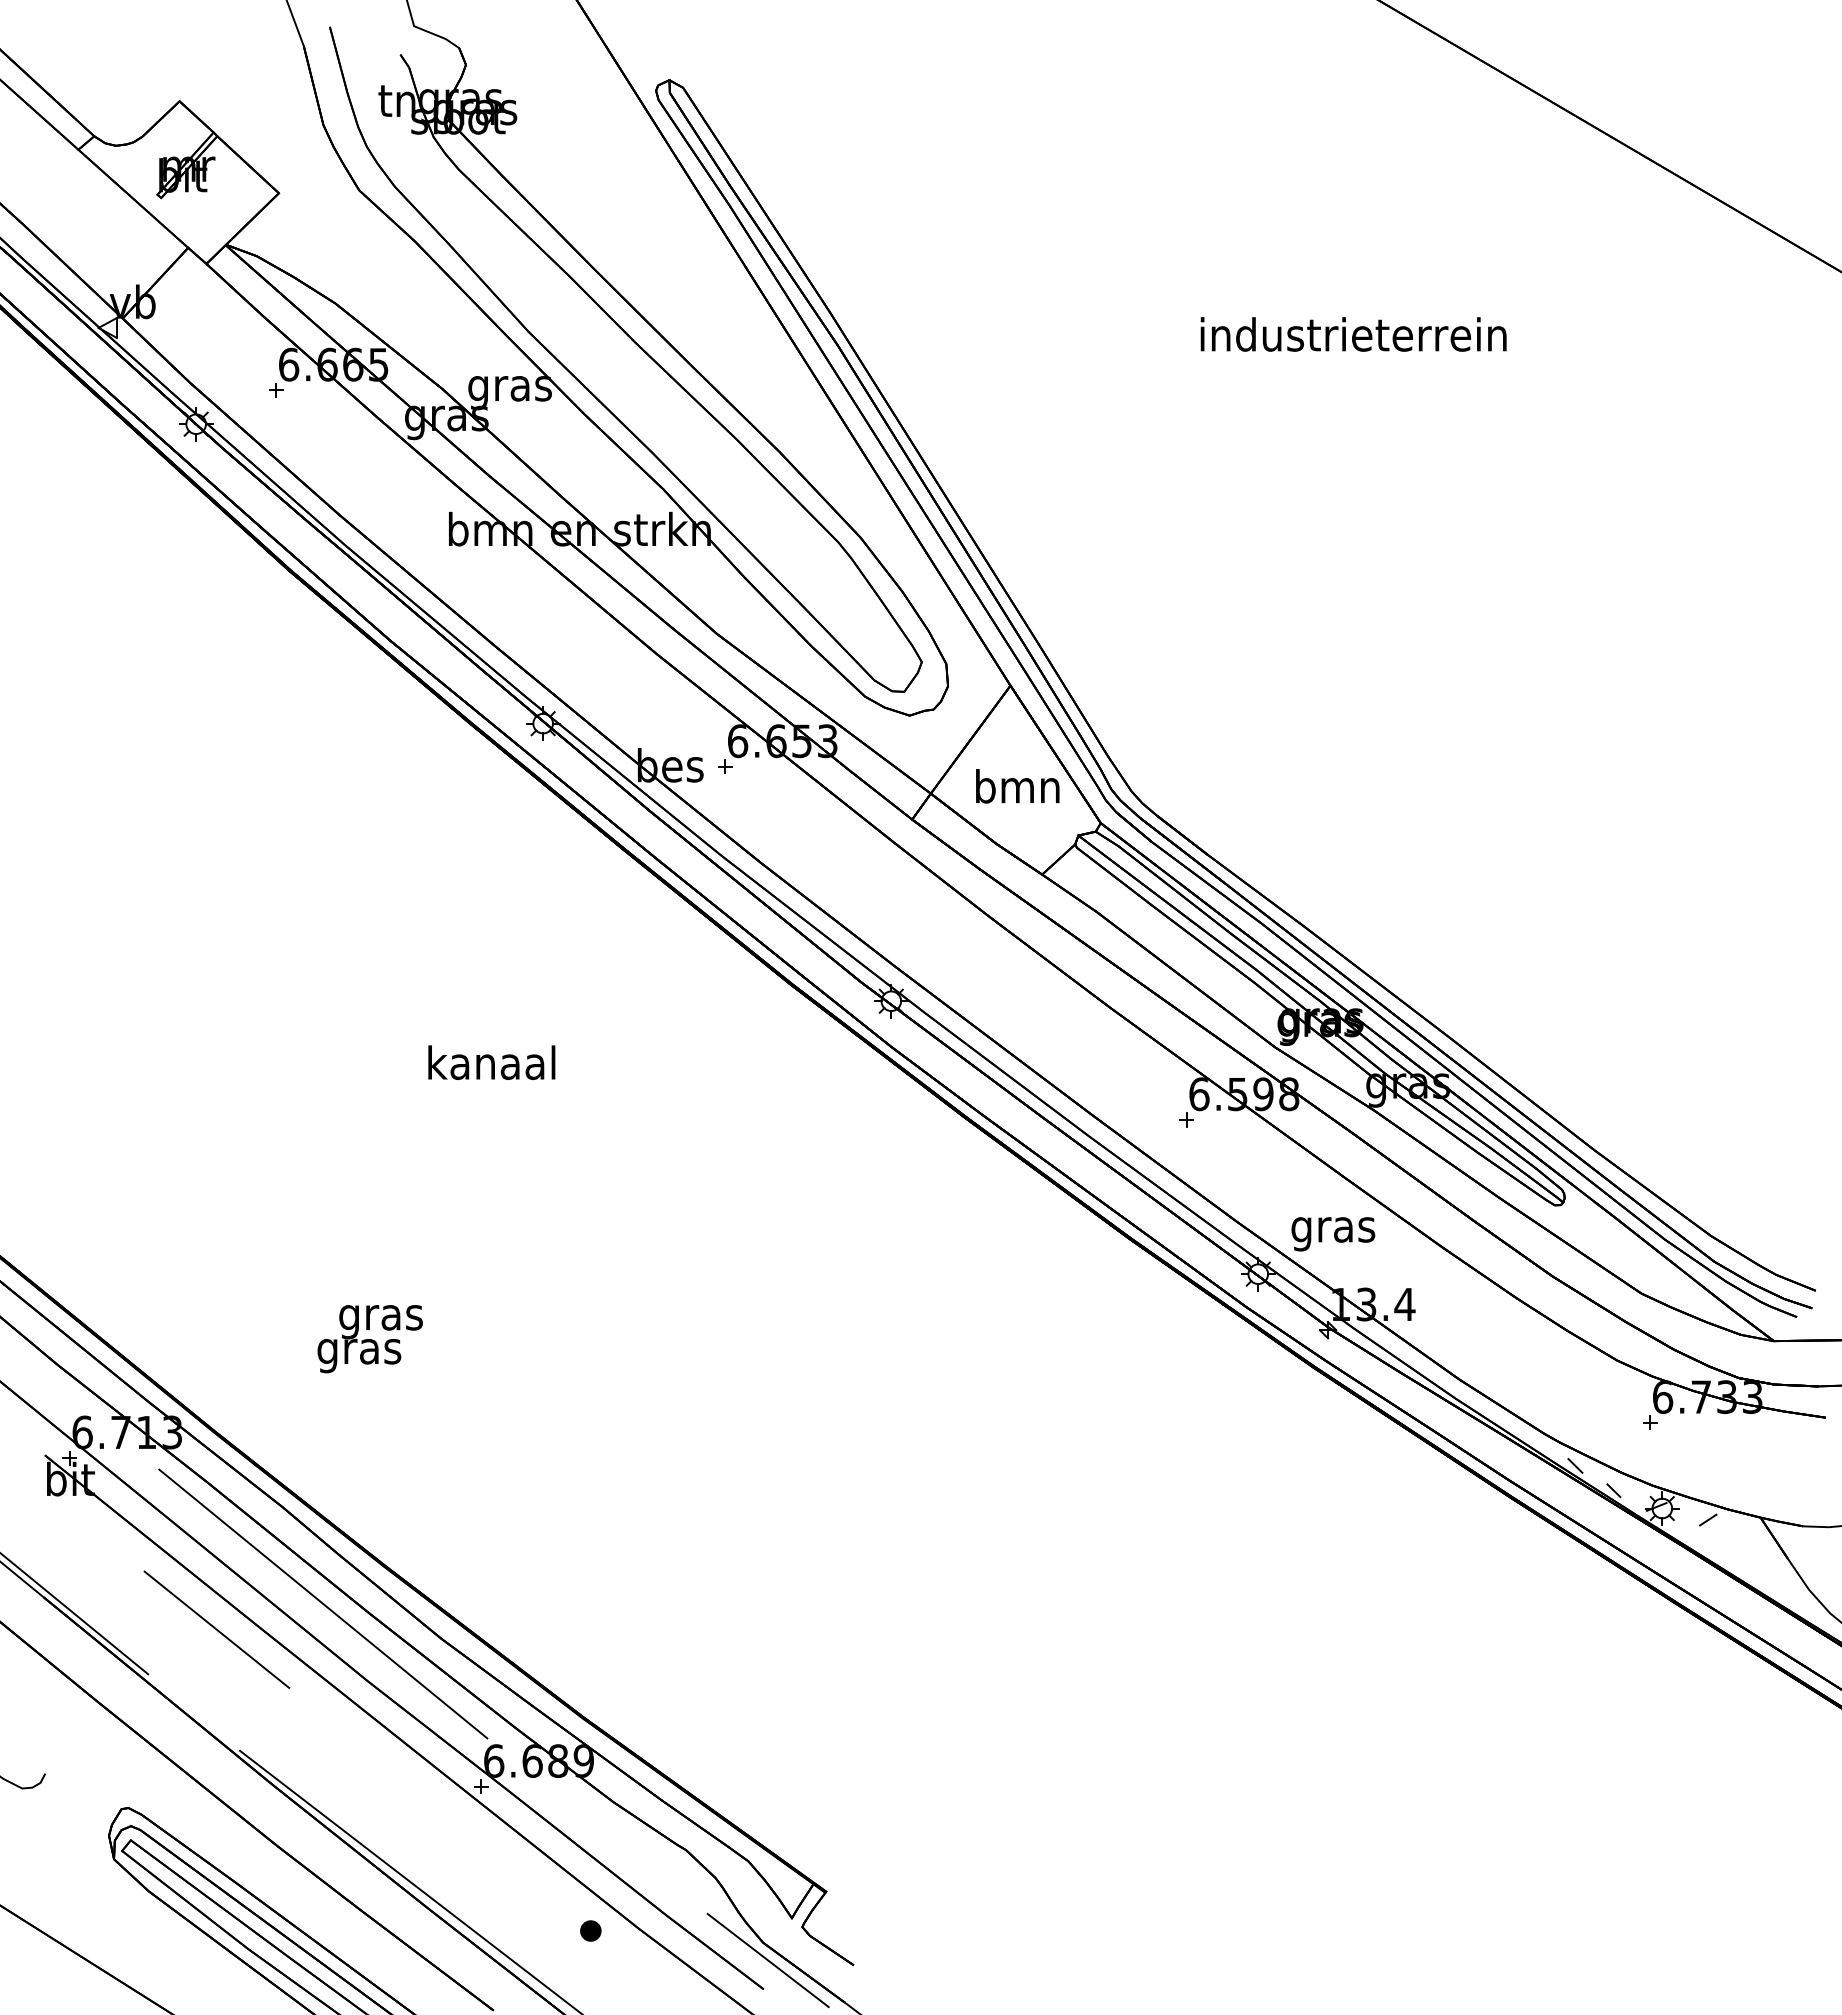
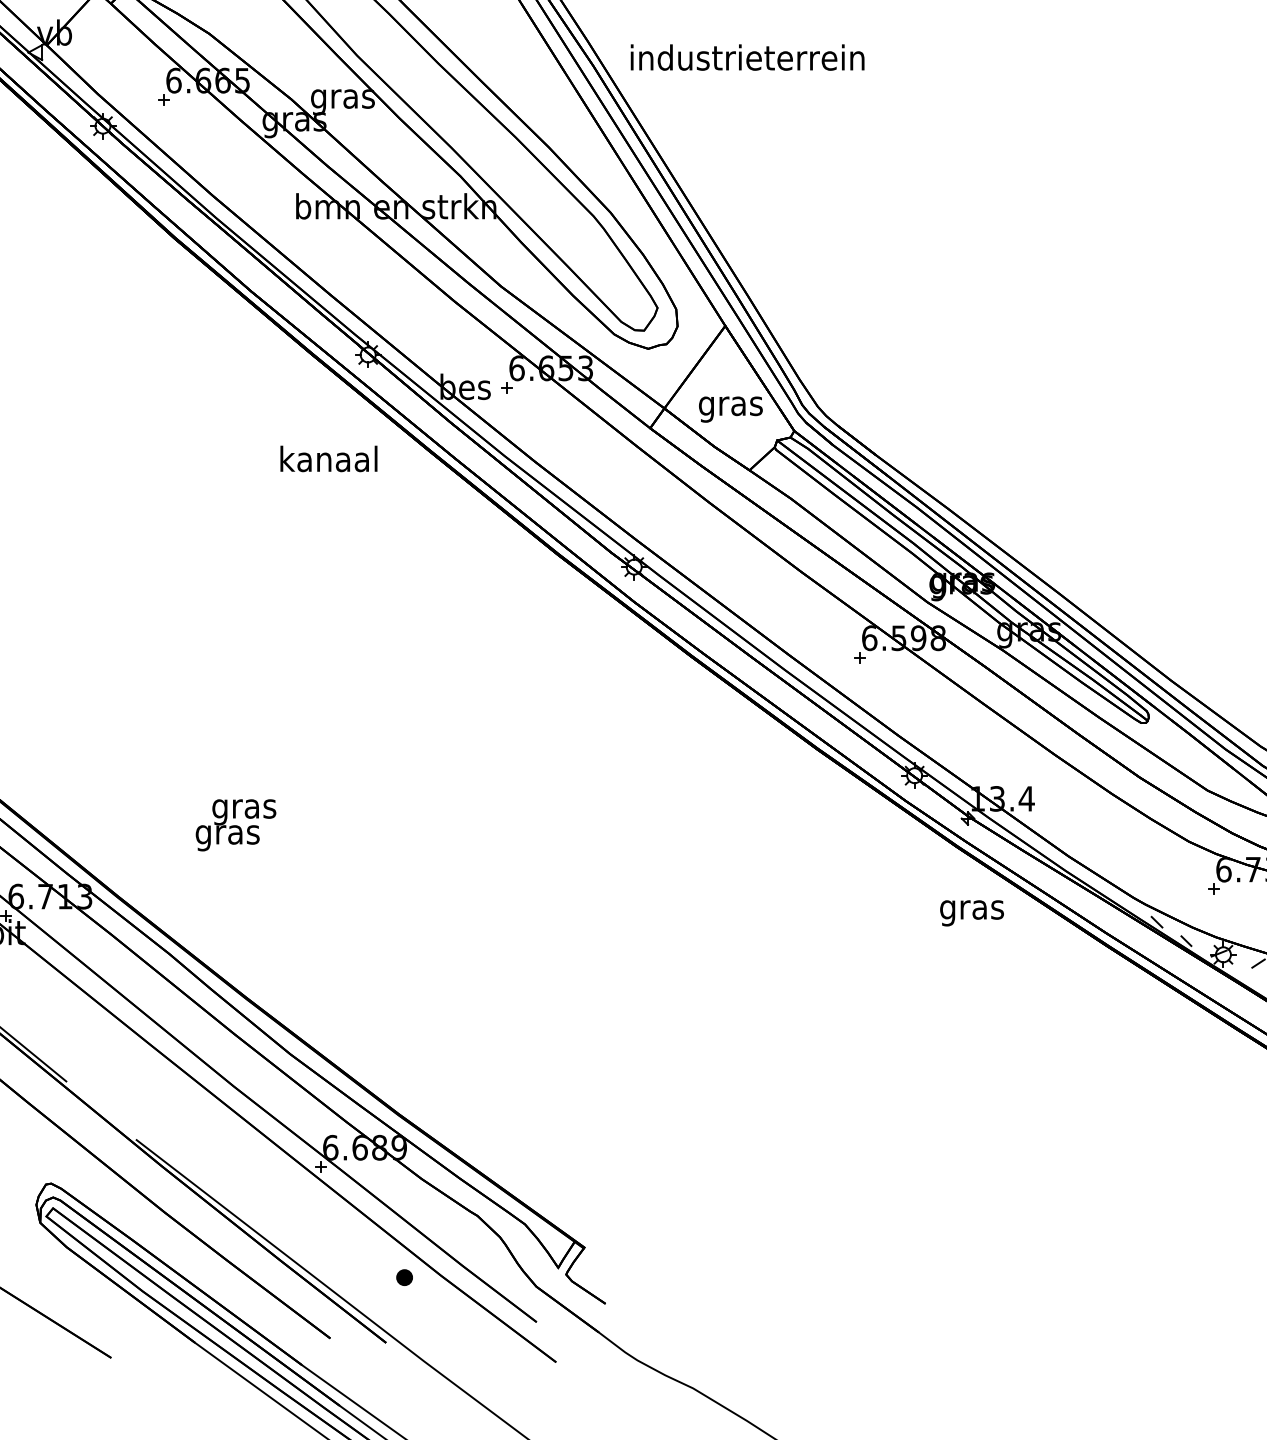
text: (1353, 334) -> (747, 57), moved
text: (1017, 790) -> (730, 406), bmn -> gras
text: (491, 1062) -> (328, 458), moved
text: (1333, 1234) -> (972, 913), moved
line: (323, 1603) -> (200, 1027), removed
line: (216, 1629) -> (118, 1047), removed
line: (767, 1960) -> (539, 1300), removed

